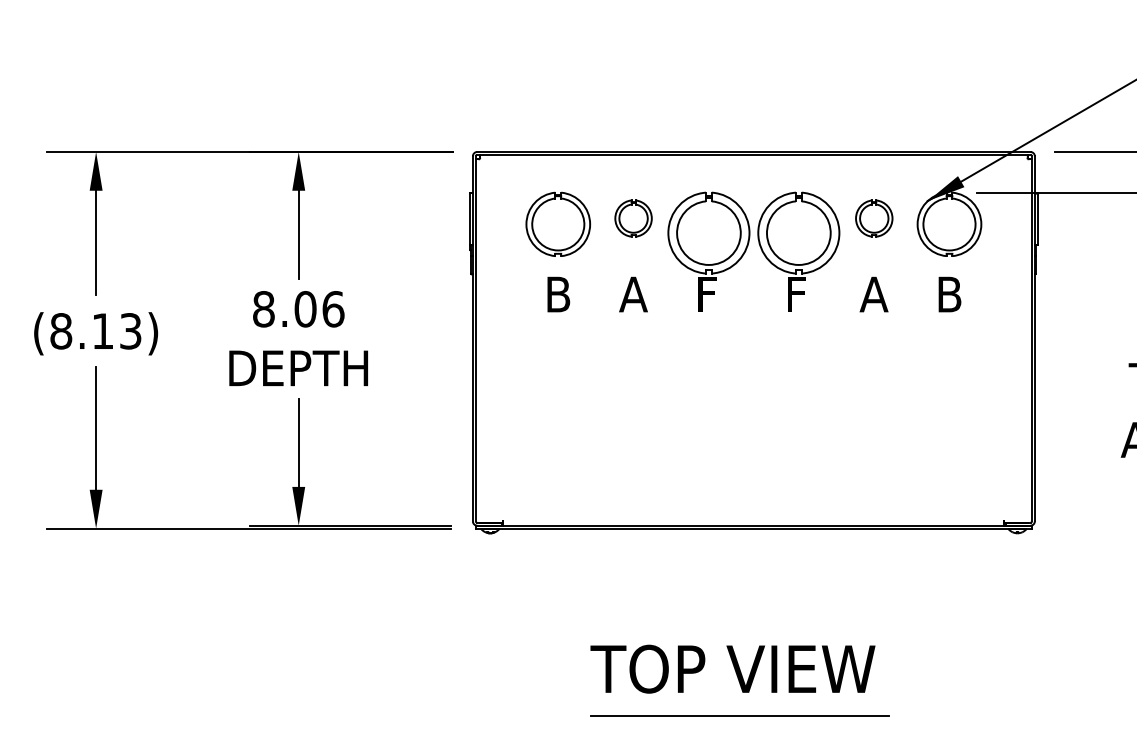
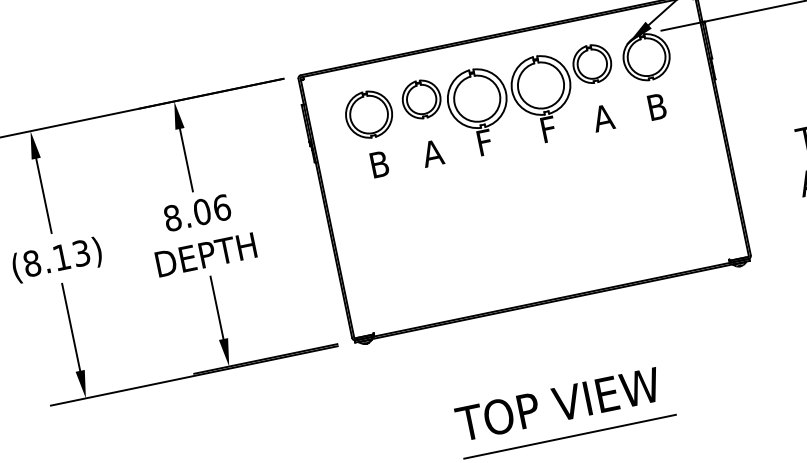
part: (633, 218) -> (421, 99), size x1.43
part: (874, 218) -> (592, 64), size x1.43

